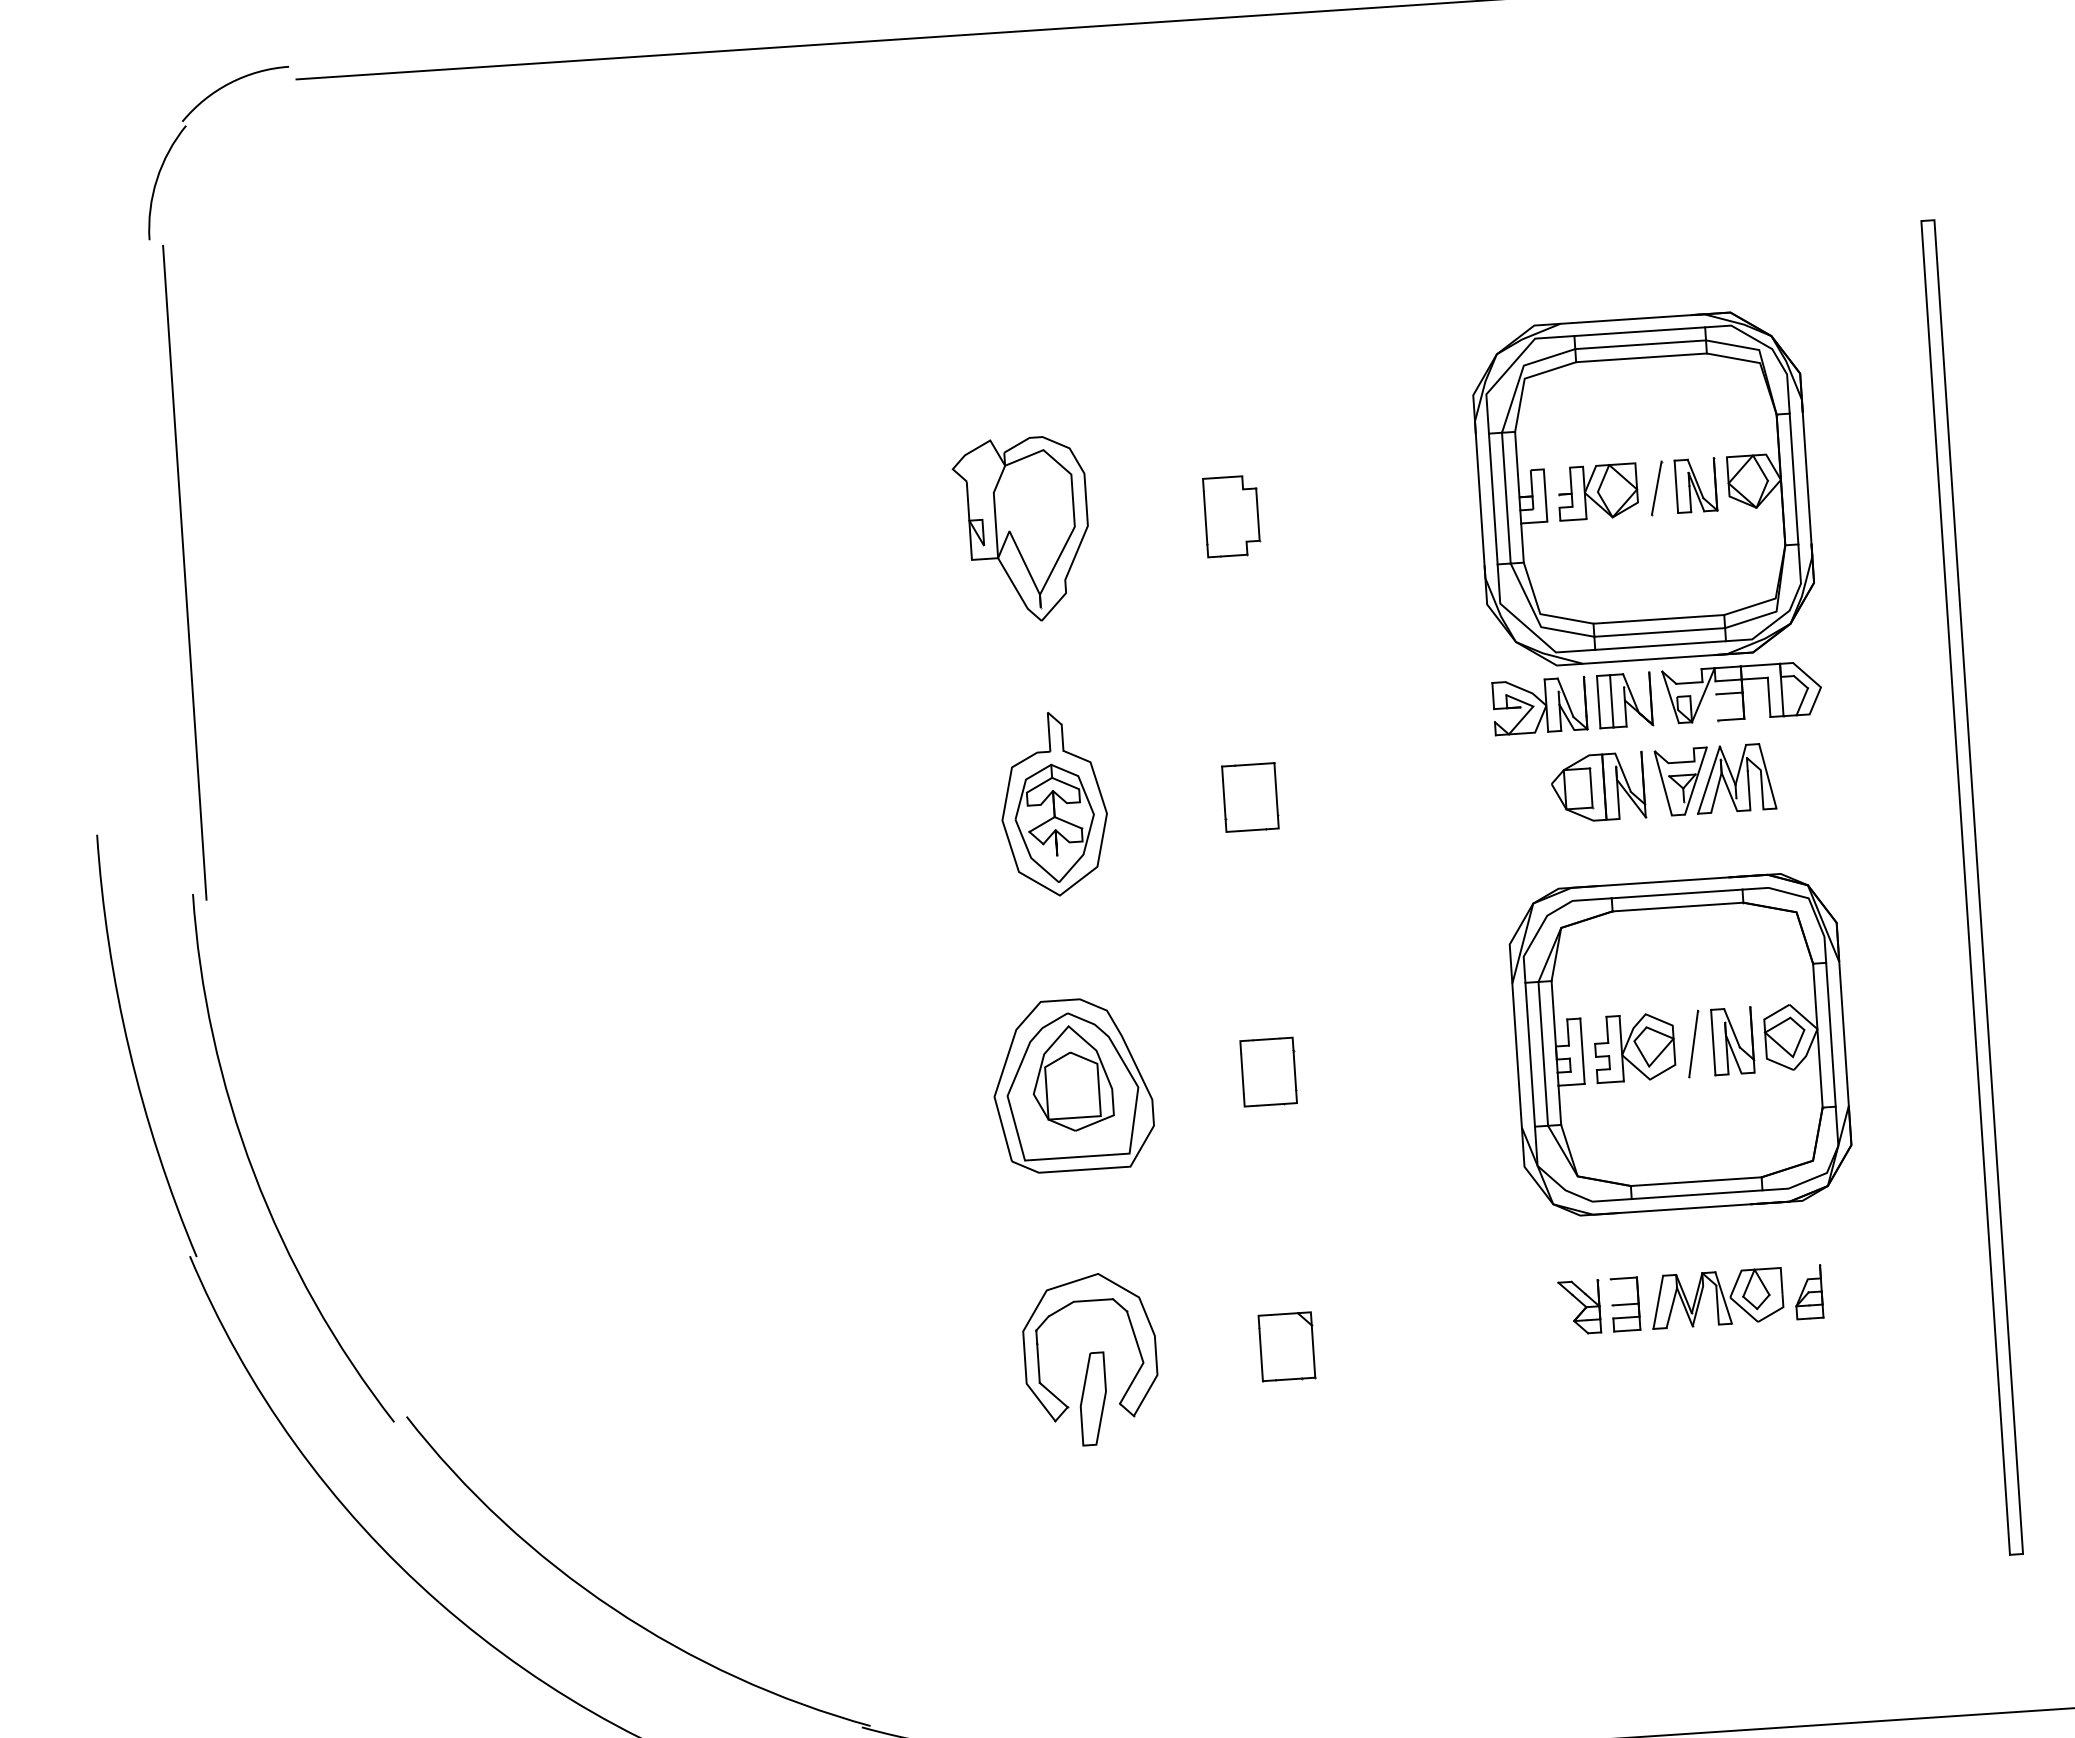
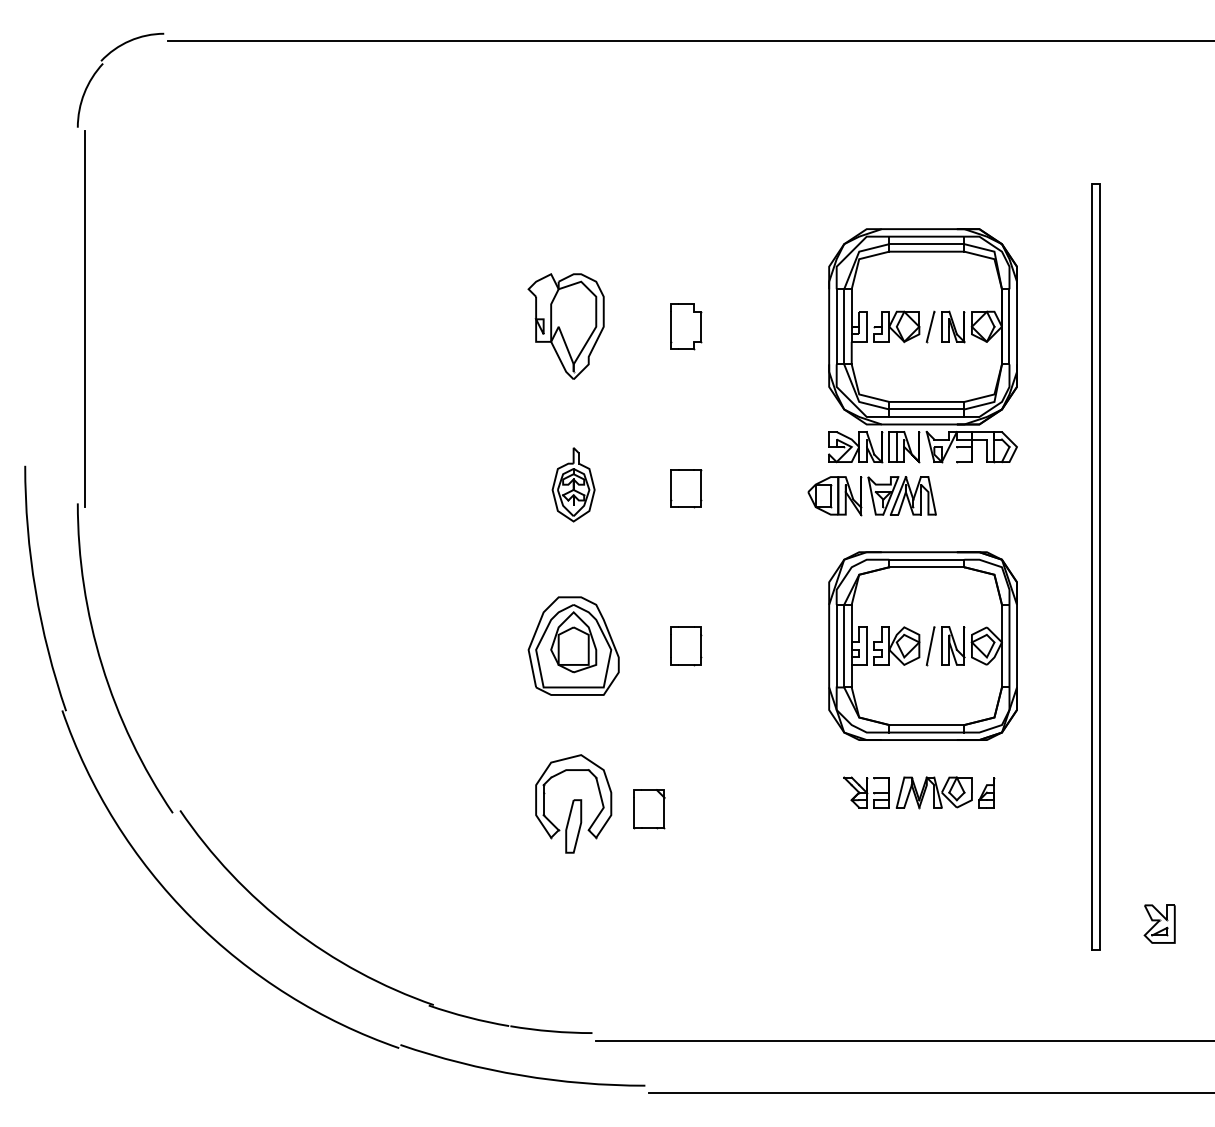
part: (1662, 784) -> (871, 496), moved
part: (1053, 803) -> (573, 484), size x0.7
part: (1287, 1347) -> (649, 809), moved

